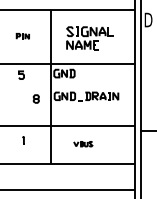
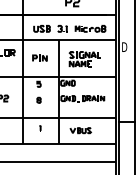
part: (22, 35) -> (39, 57), size x1.67
part: (35, 97) -> (38, 99), moved
part: (83, 143) -> (80, 130), size x1.67

